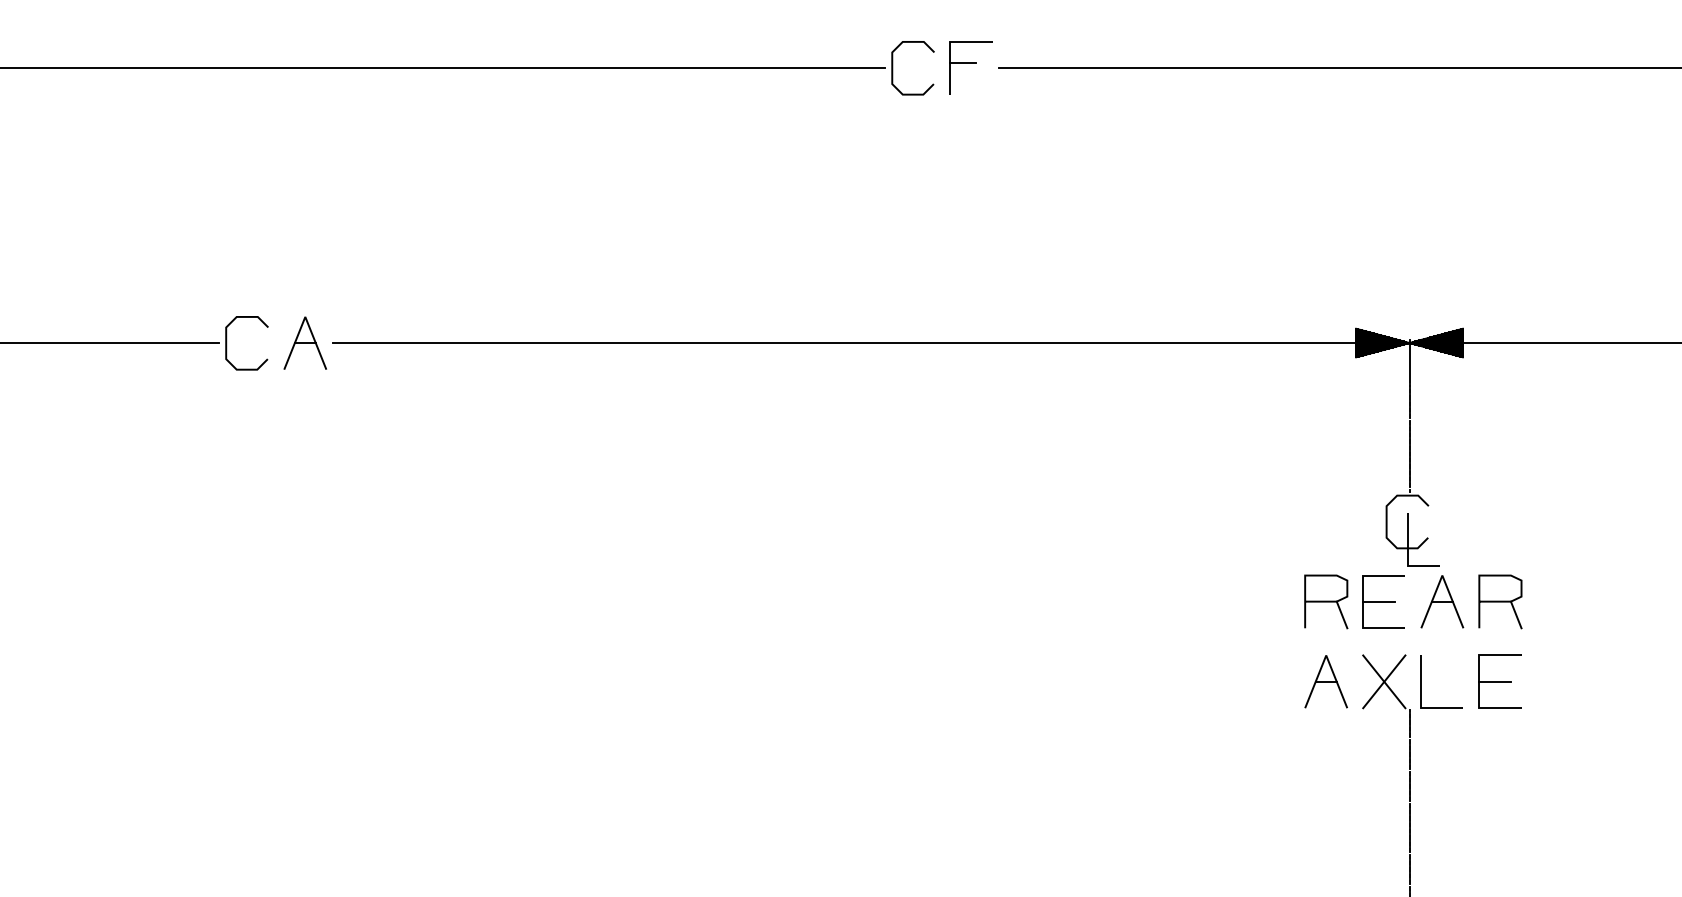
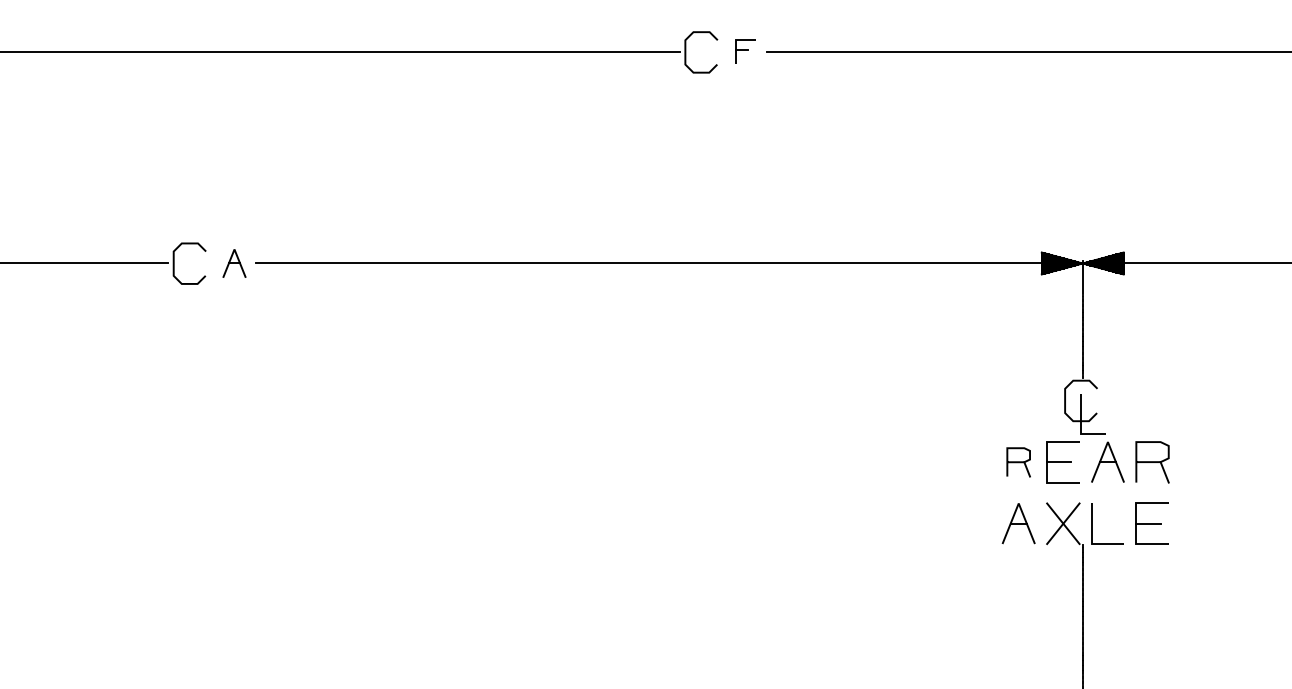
part: (970, 67) -> (745, 51), size x0.6
part: (305, 343) -> (234, 263), size x0.7
part: (1325, 602) -> (1018, 462), size x0.7

